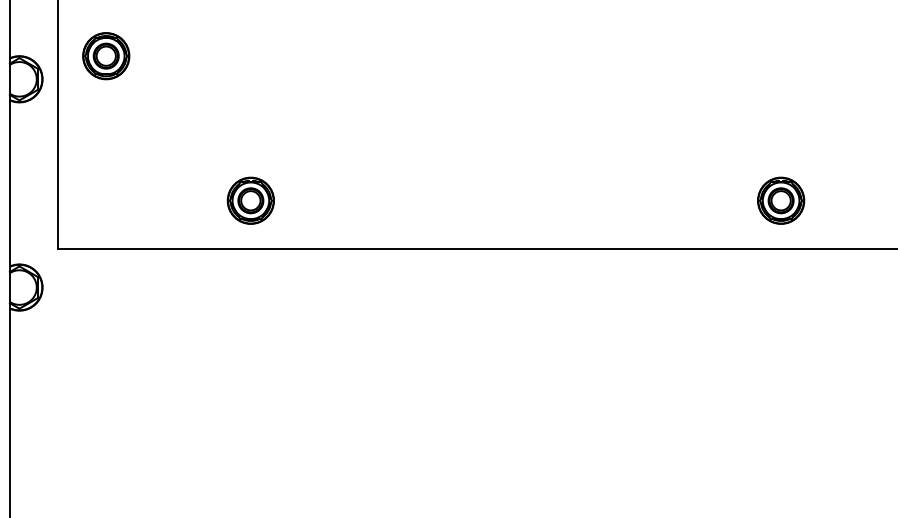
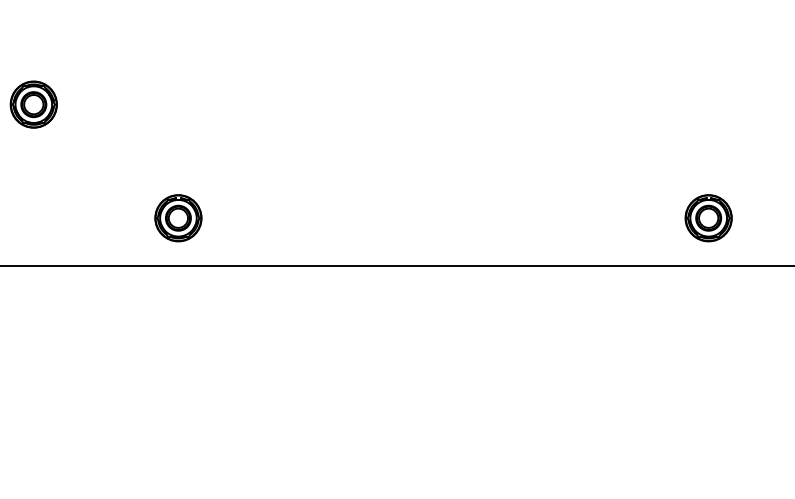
part: (106, 56) -> (34, 104), moved

